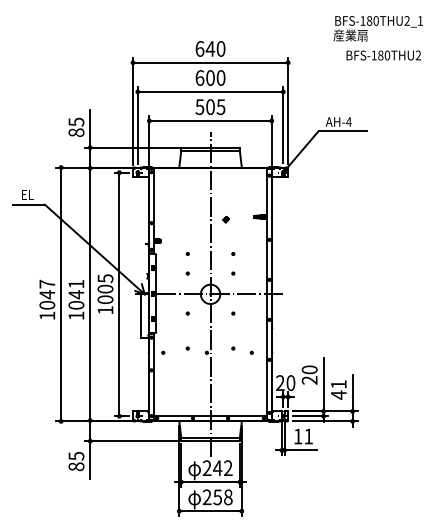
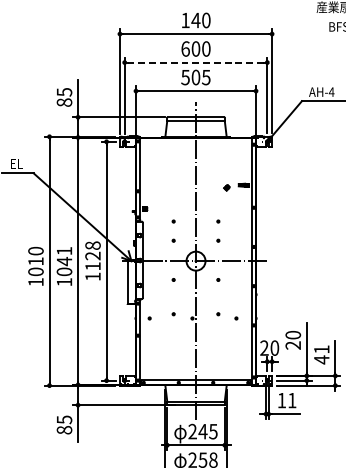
text: (199, 48) -> (185, 20), 640 -> 140
line: (210, 91) -> (195, 62), solid -> dashed
part: (225, 219) -> (226, 187), moved
text: (105, 288) -> (93, 255), 1005 -> 1128
text: (47, 289) -> (36, 256), 1047 -> 1010
text: (227, 468) -> (212, 431), 242 -> 245

